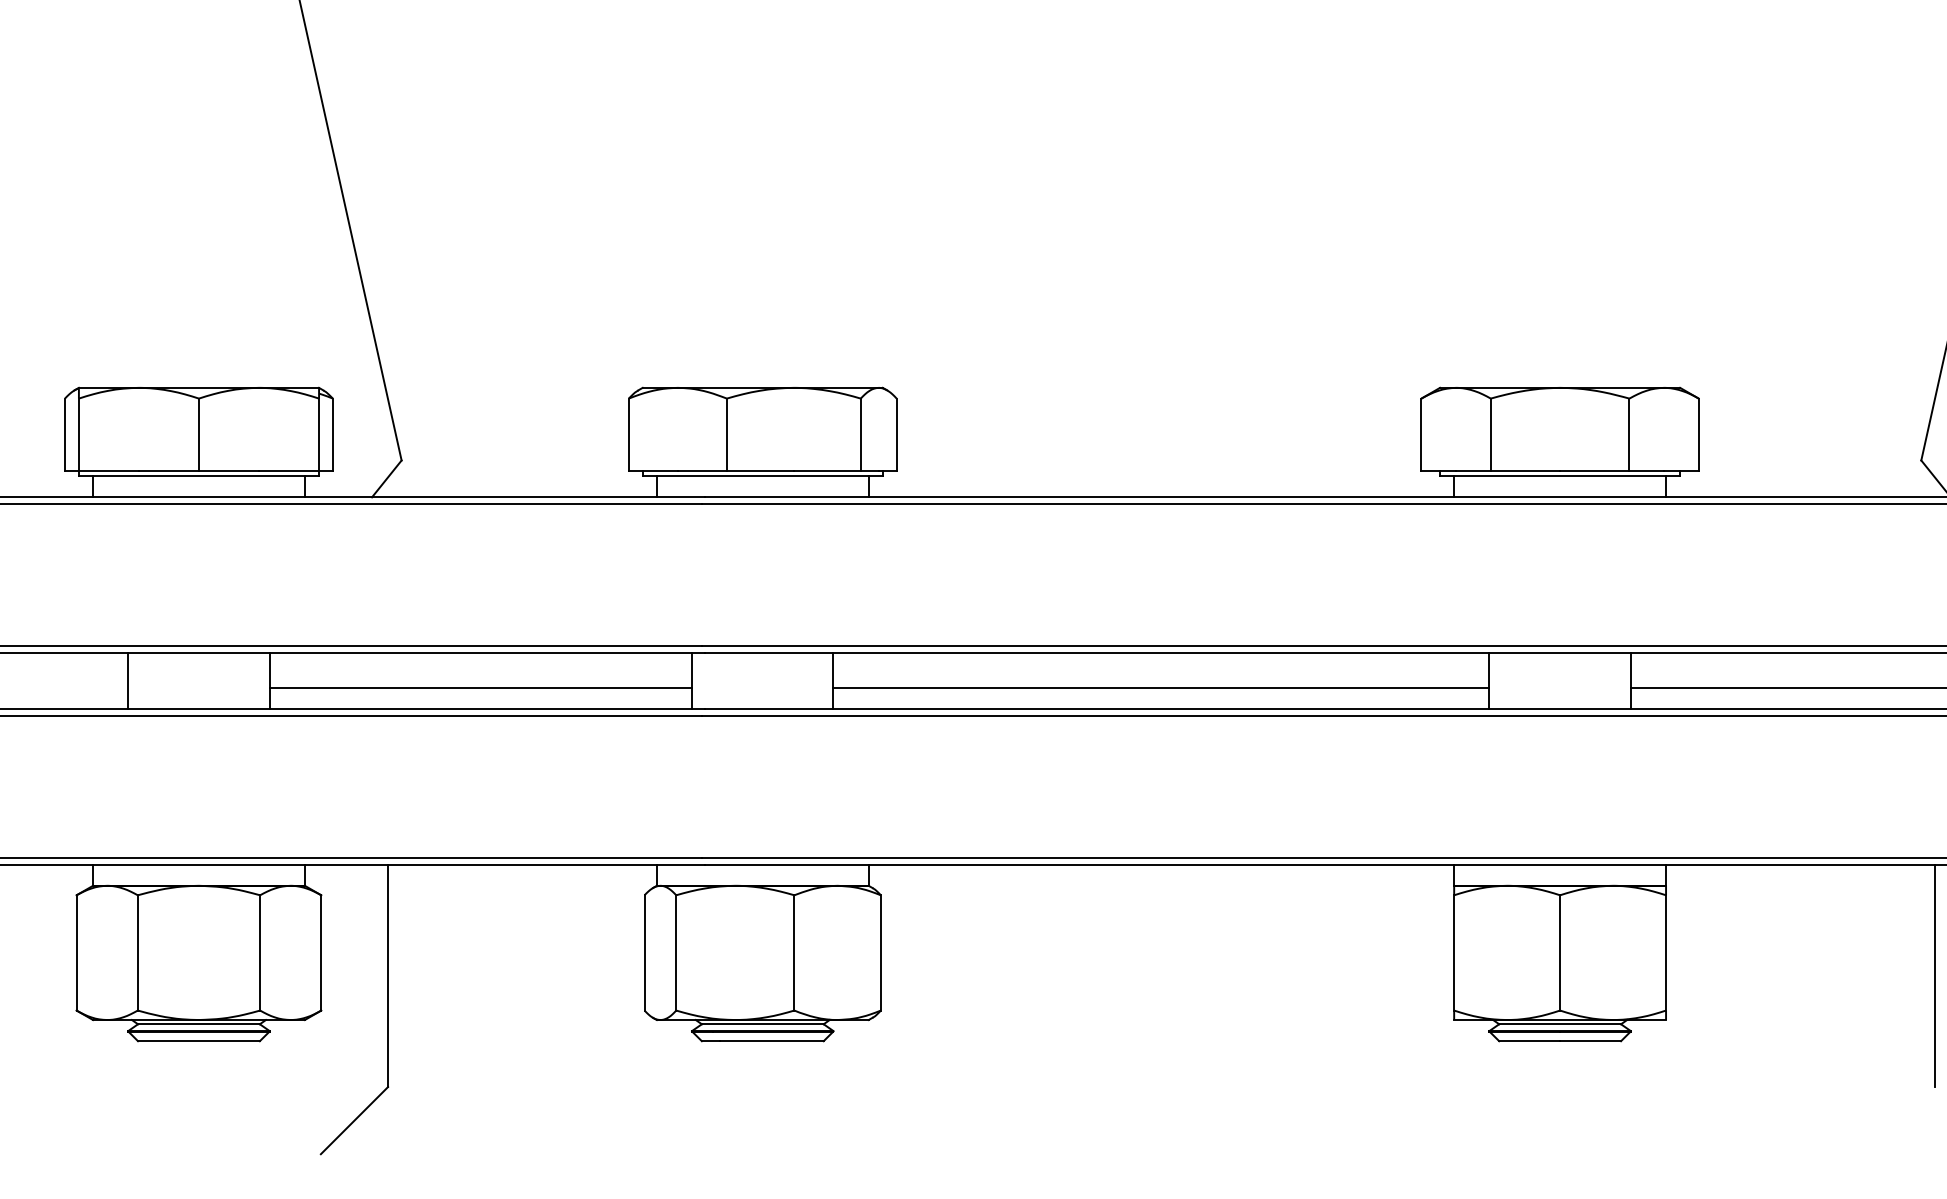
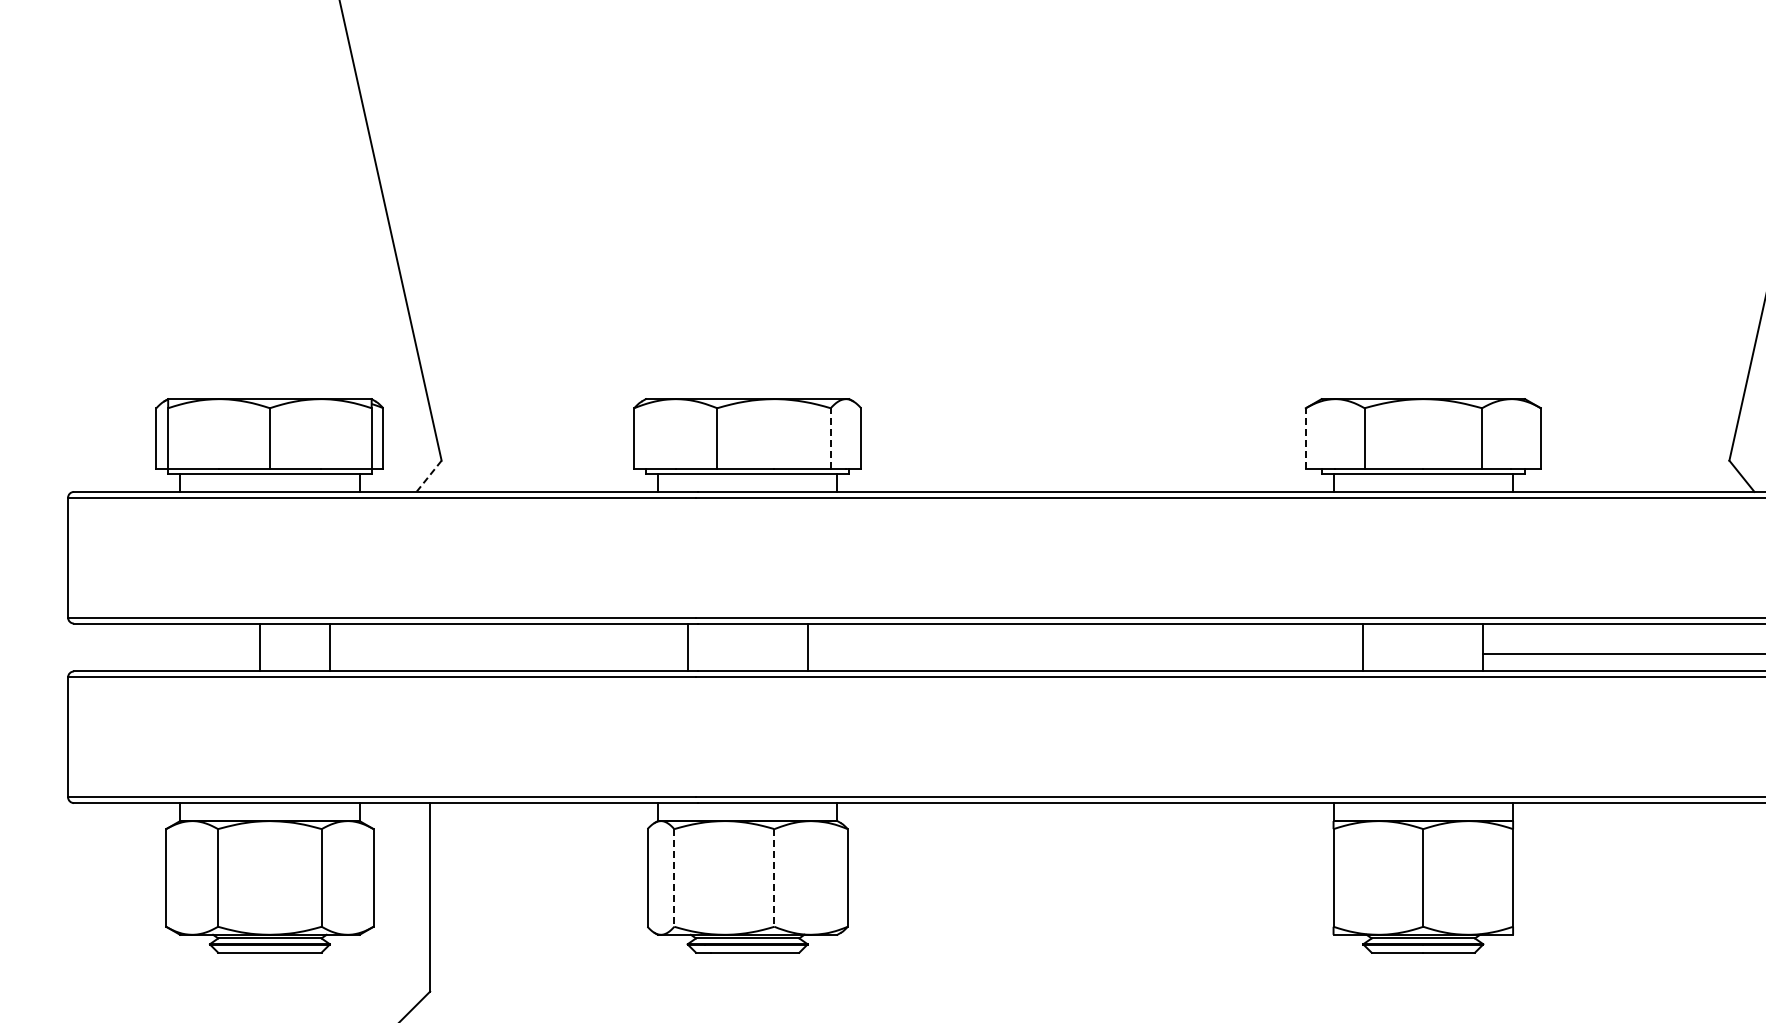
line: (860, 434) -> (830, 438), solid -> dashed
line: (1421, 434) -> (1305, 438), solid -> dashed
line: (386, 479) -> (428, 476), solid -> dashed
line: (128, 680) -> (260, 647), moved
line: (480, 688) -> (508, 653), removed
line: (1161, 688) -> (1085, 653), removed
line: (676, 952) -> (674, 877), solid -> dashed
line: (794, 952) -> (774, 877), solid -> dashed
line: (1934, 975) -> (1740, 897), removed

